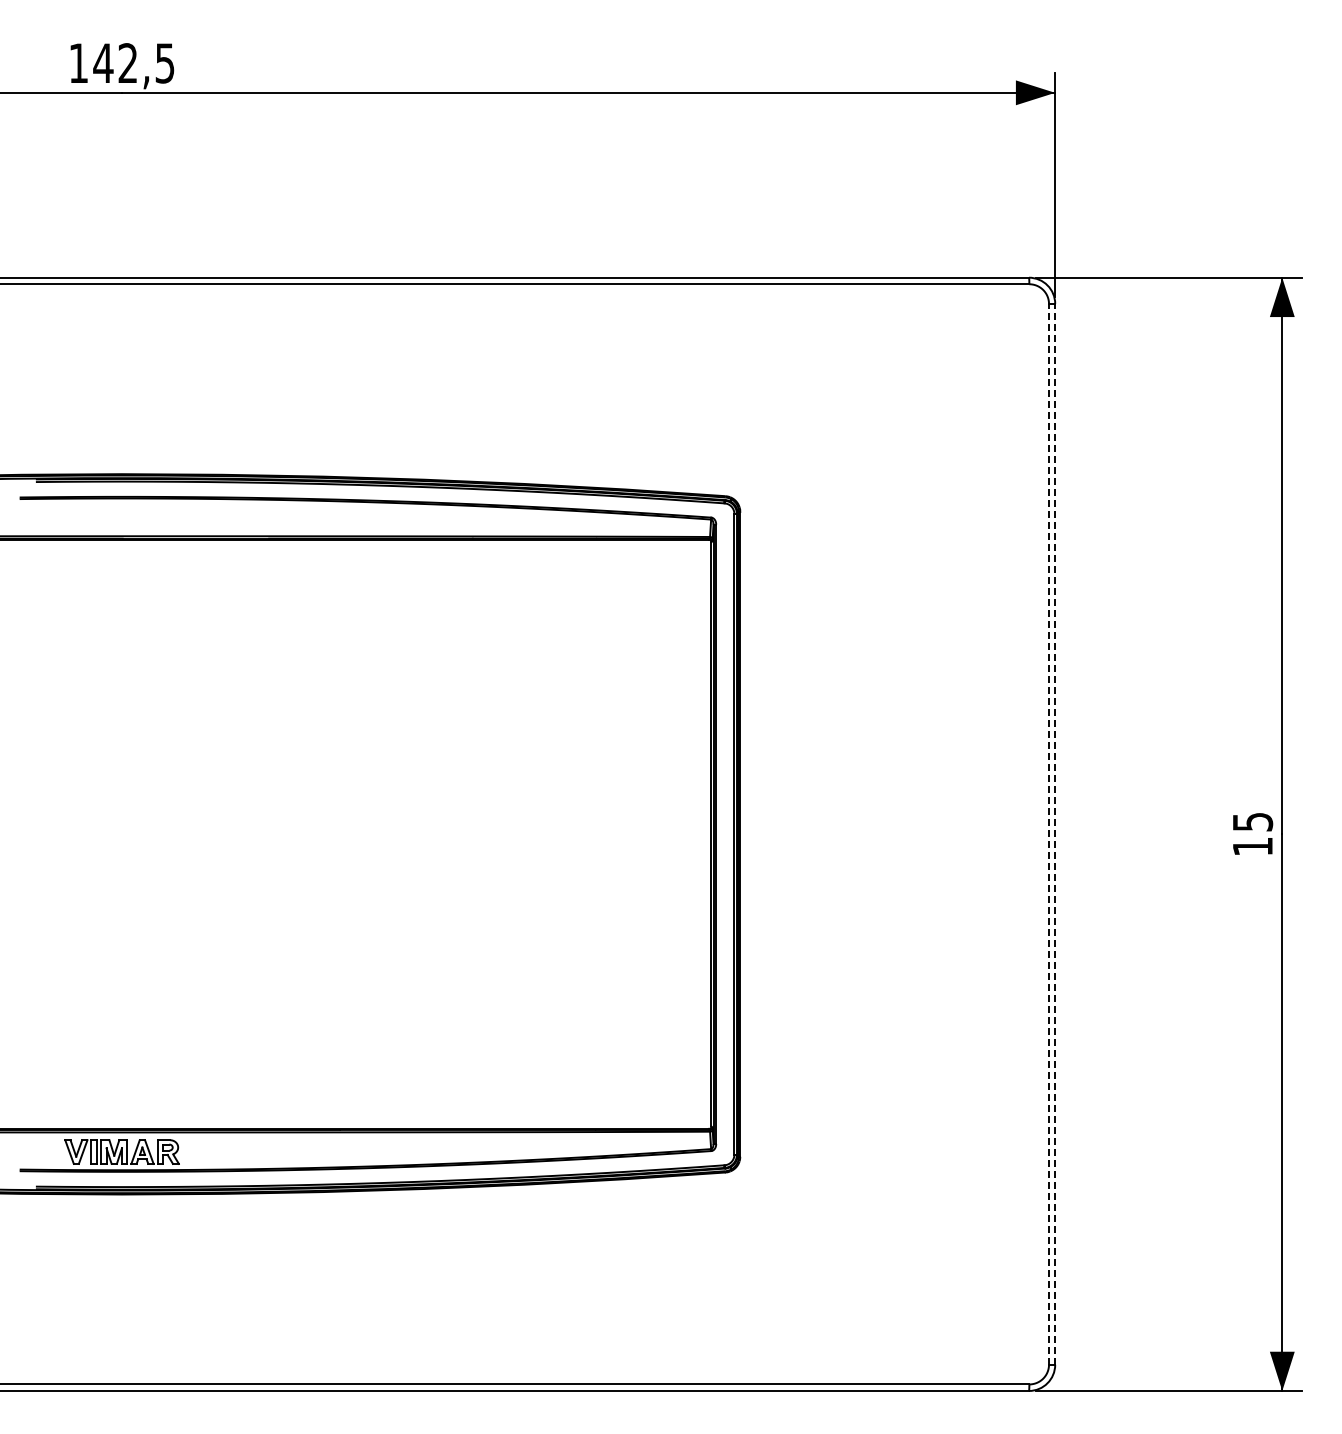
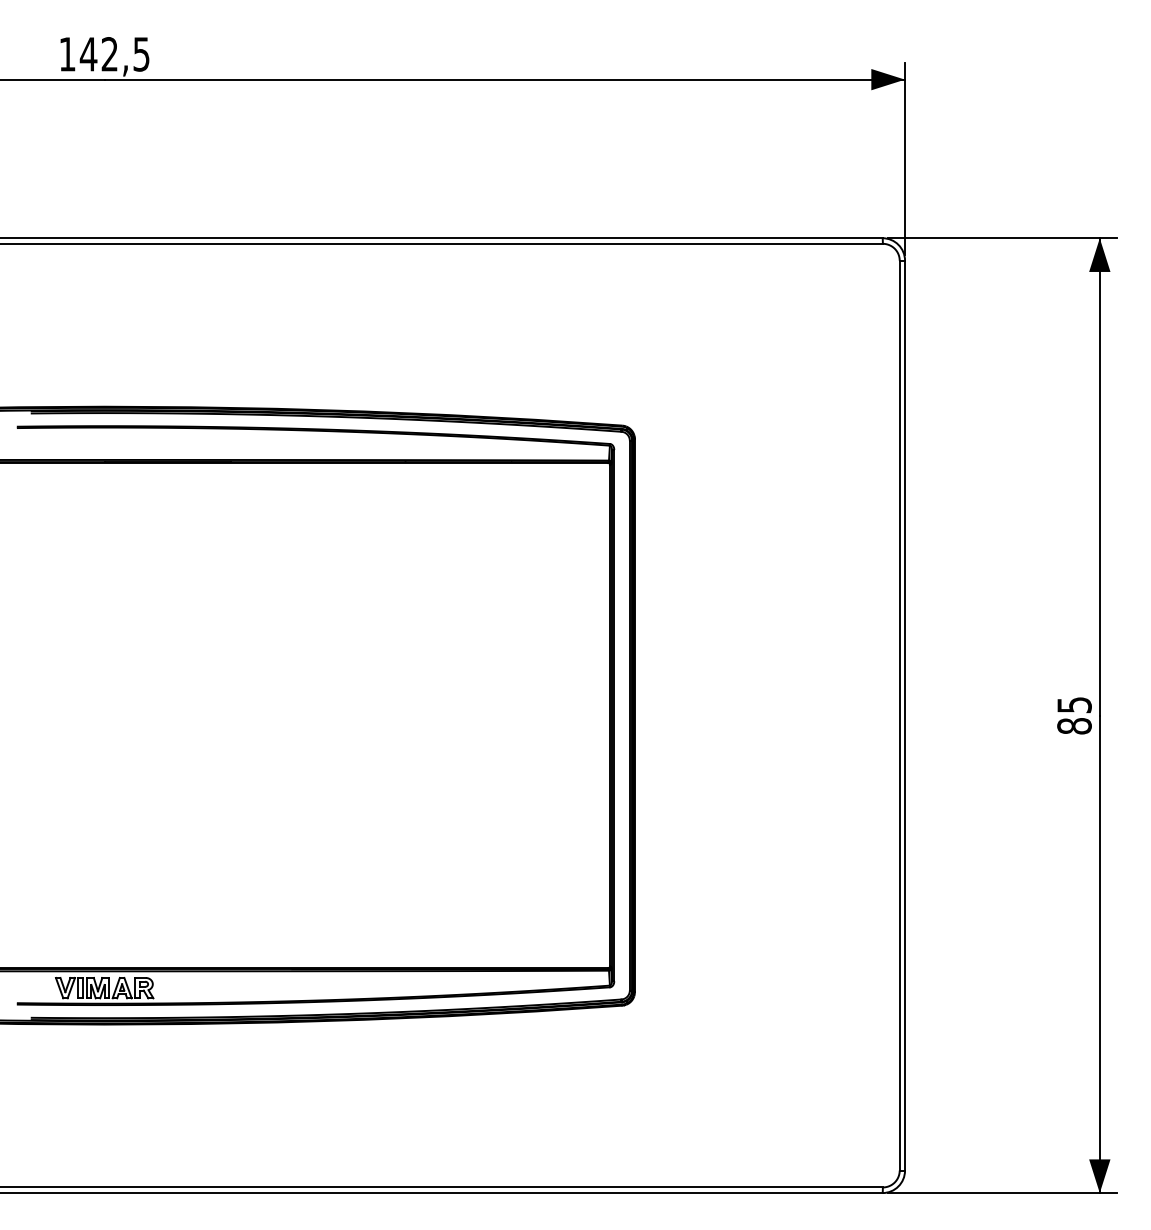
line: (1049, 833) -> (900, 714), dashed -> solid
line: (1055, 833) -> (905, 714), dashed -> solid
text: (1252, 846) -> (1074, 726), 15 -> 85

